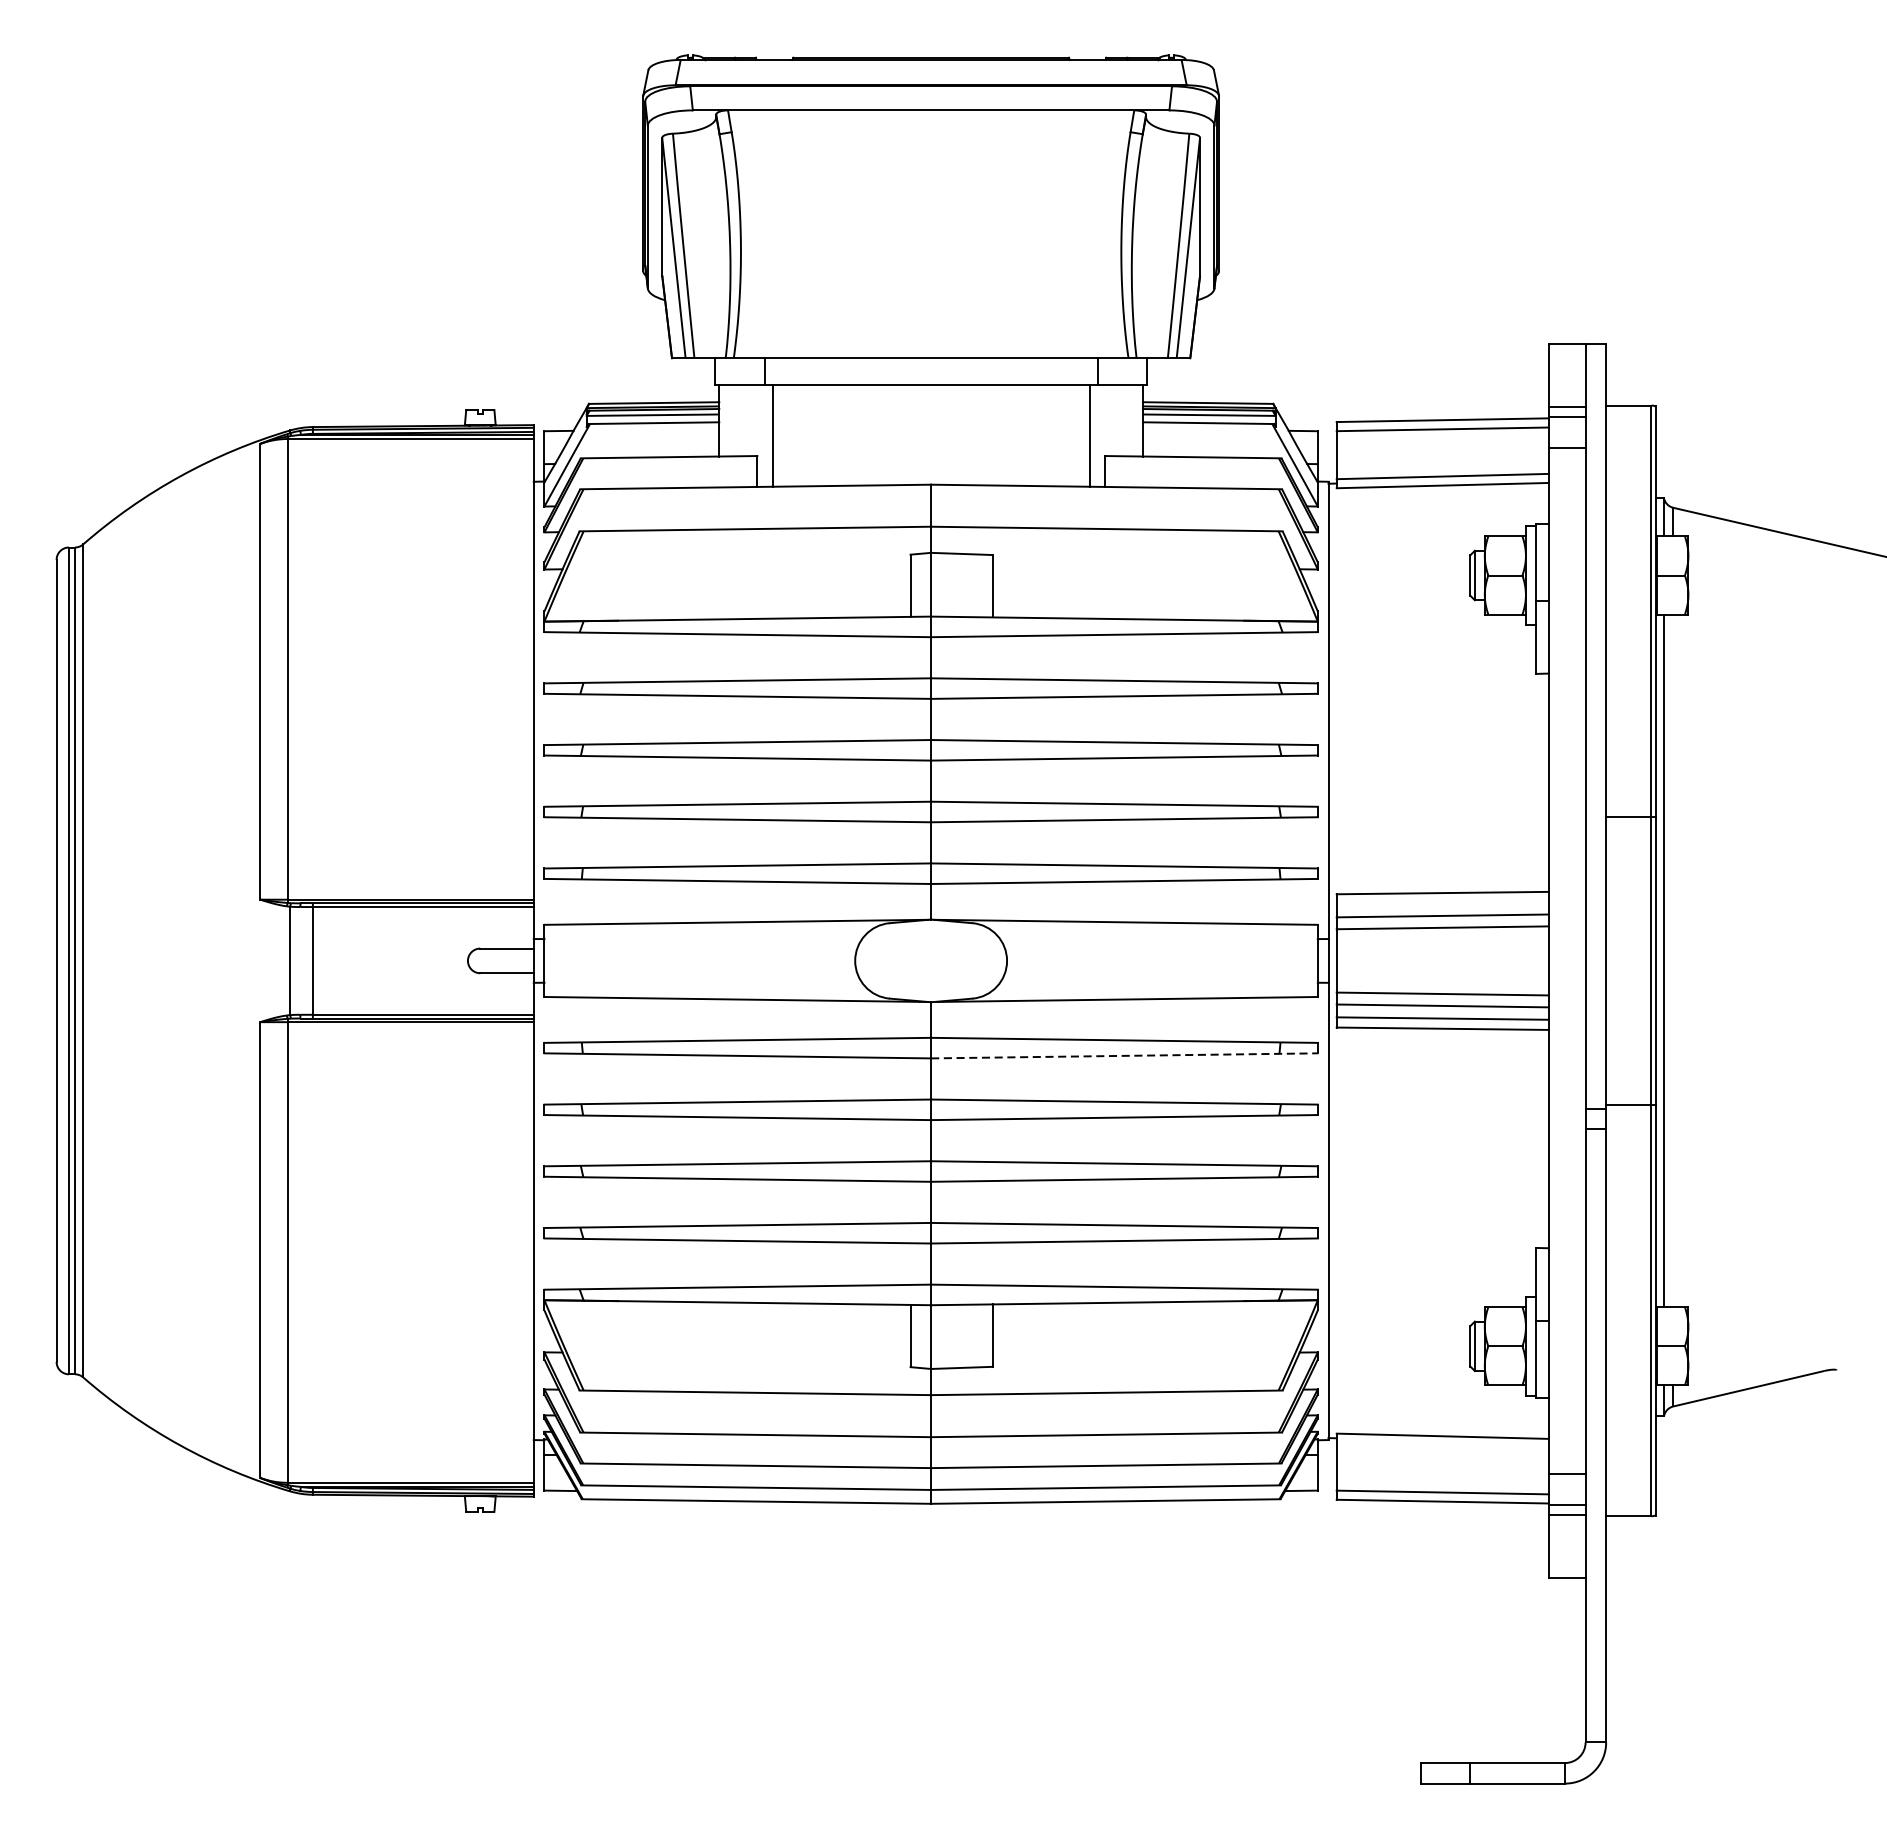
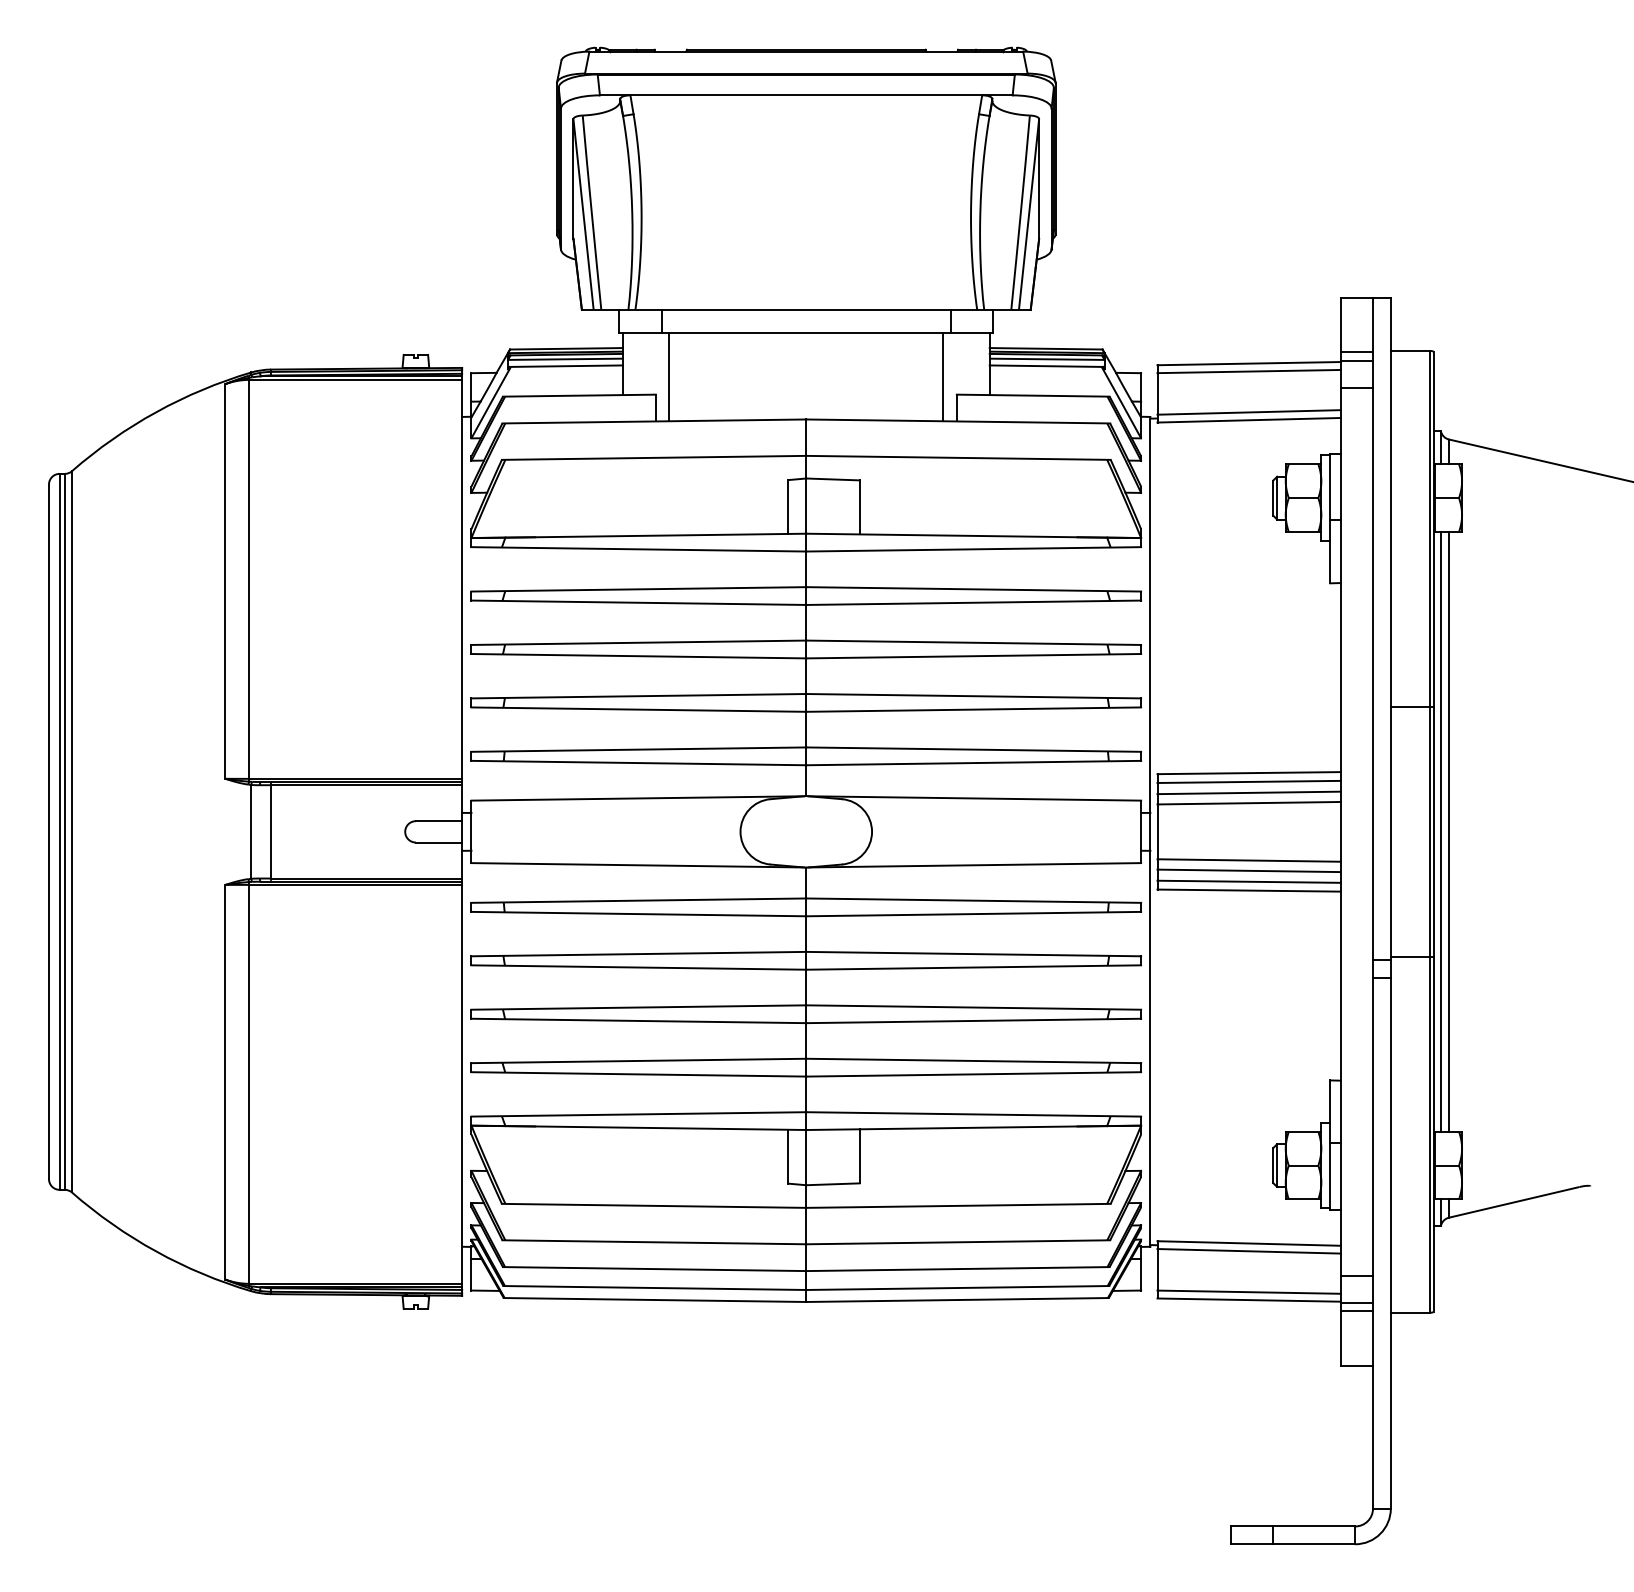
line: (1441, 902) -> (1248, 781), added
line: (1673, 960) -> (1449, 831), added
line: (1125, 1056) -> (974, 914), dashed -> solid
line: (1441, 1445) -> (1248, 1251), added

